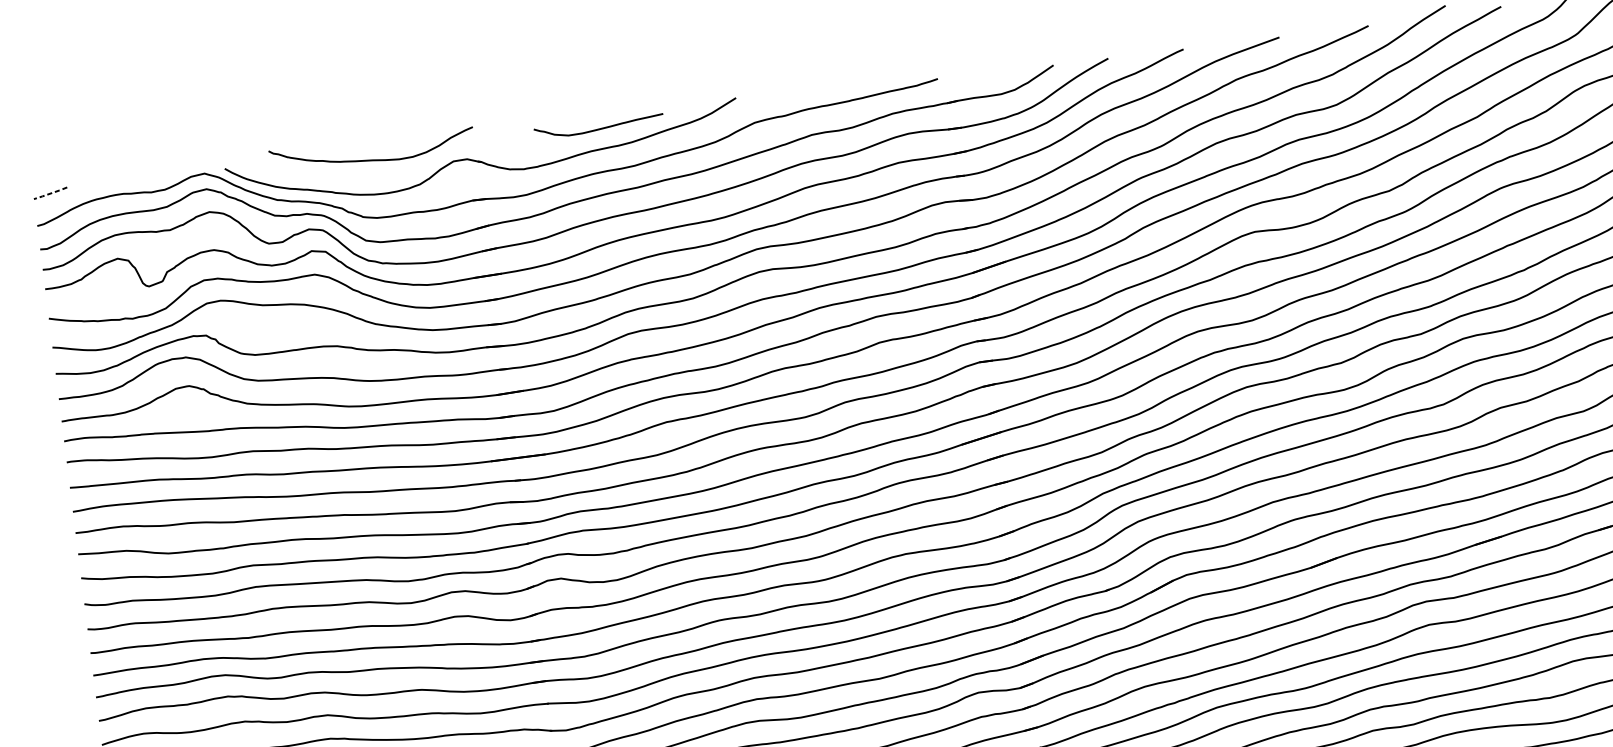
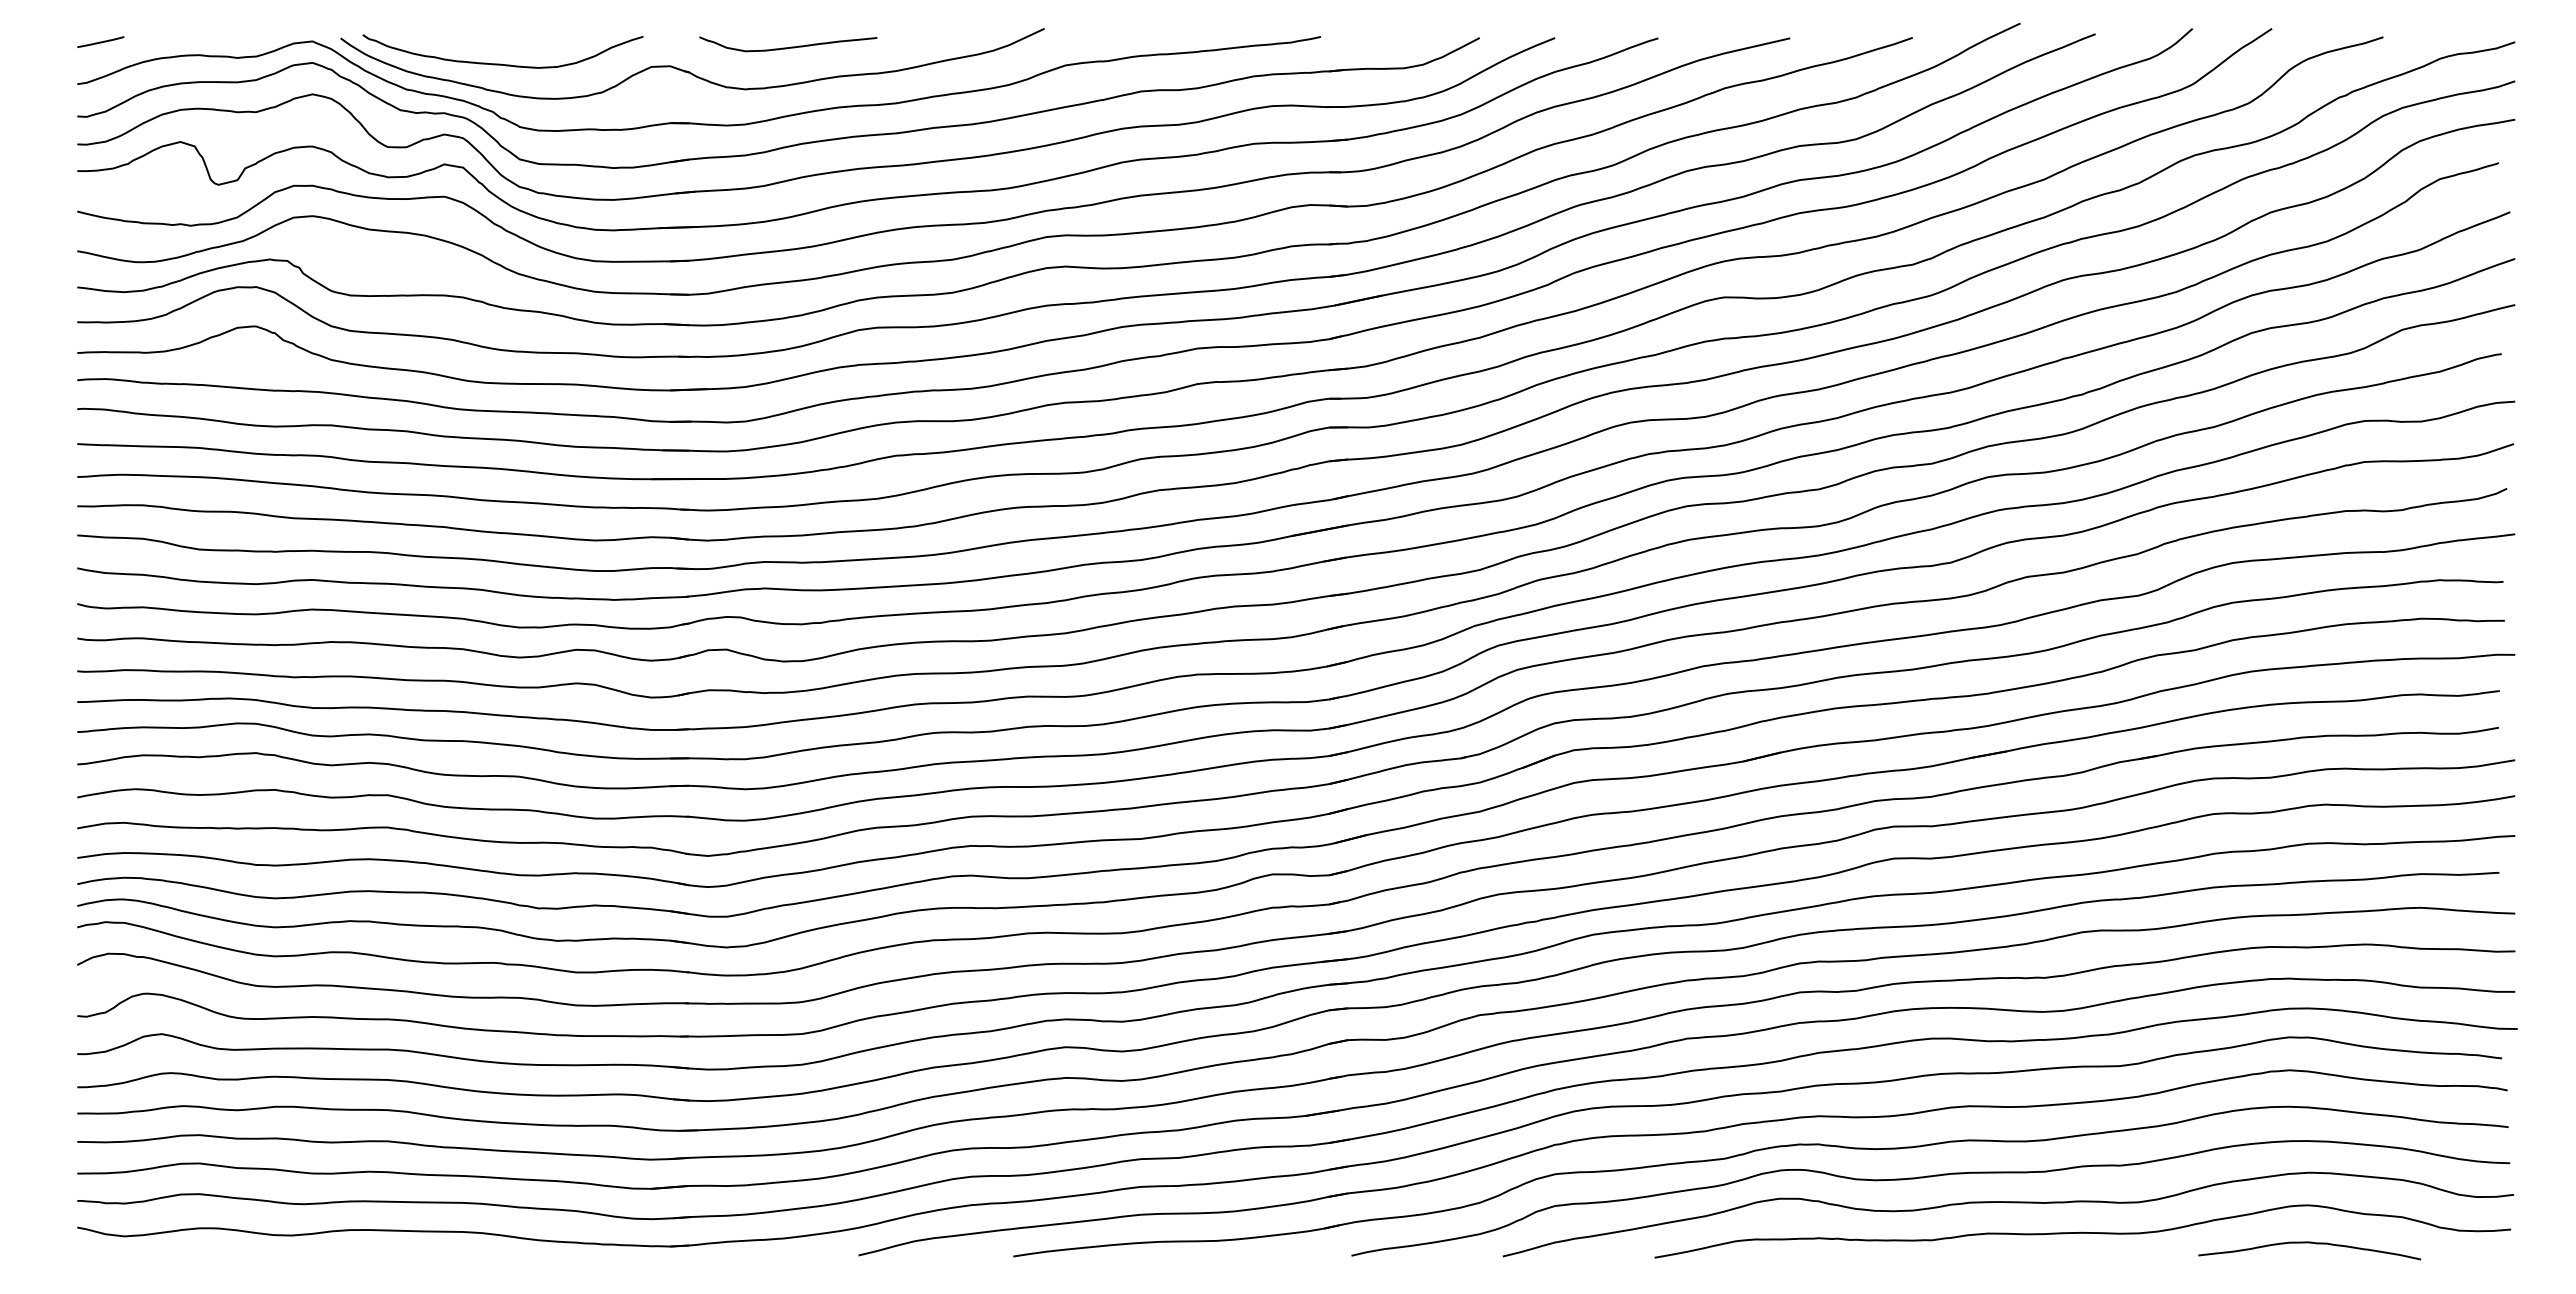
curve: (600, 127) -> (790, 46), moved
curve: (372, 159) -> (501, 63), moved
line: (50, 193) -> (100, 42), dashed -> solid

